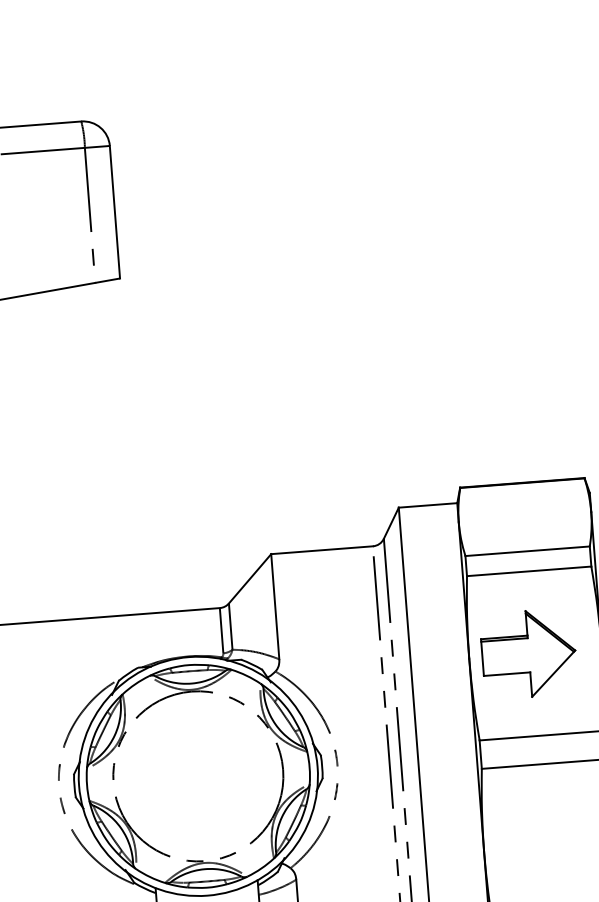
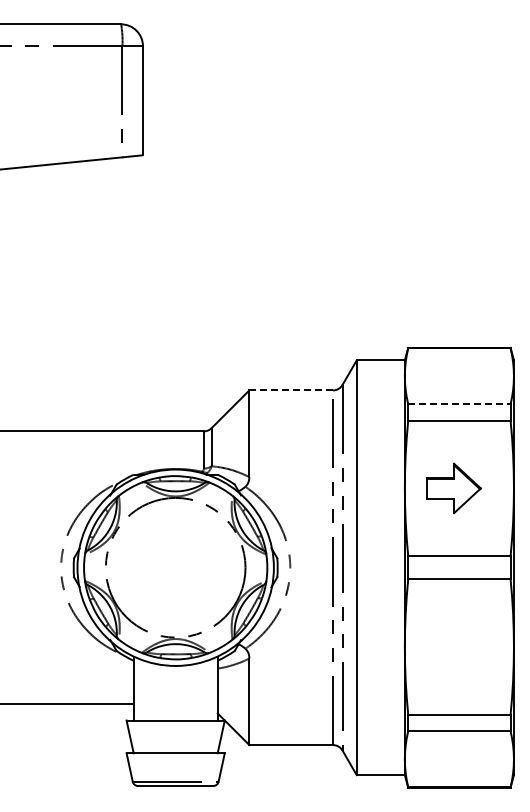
line: (322, 550) -> (291, 390), solid -> dashed
line: (527, 551) -> (459, 404), solid -> dashed
part: (529, 654) -> (454, 488), size x0.7

